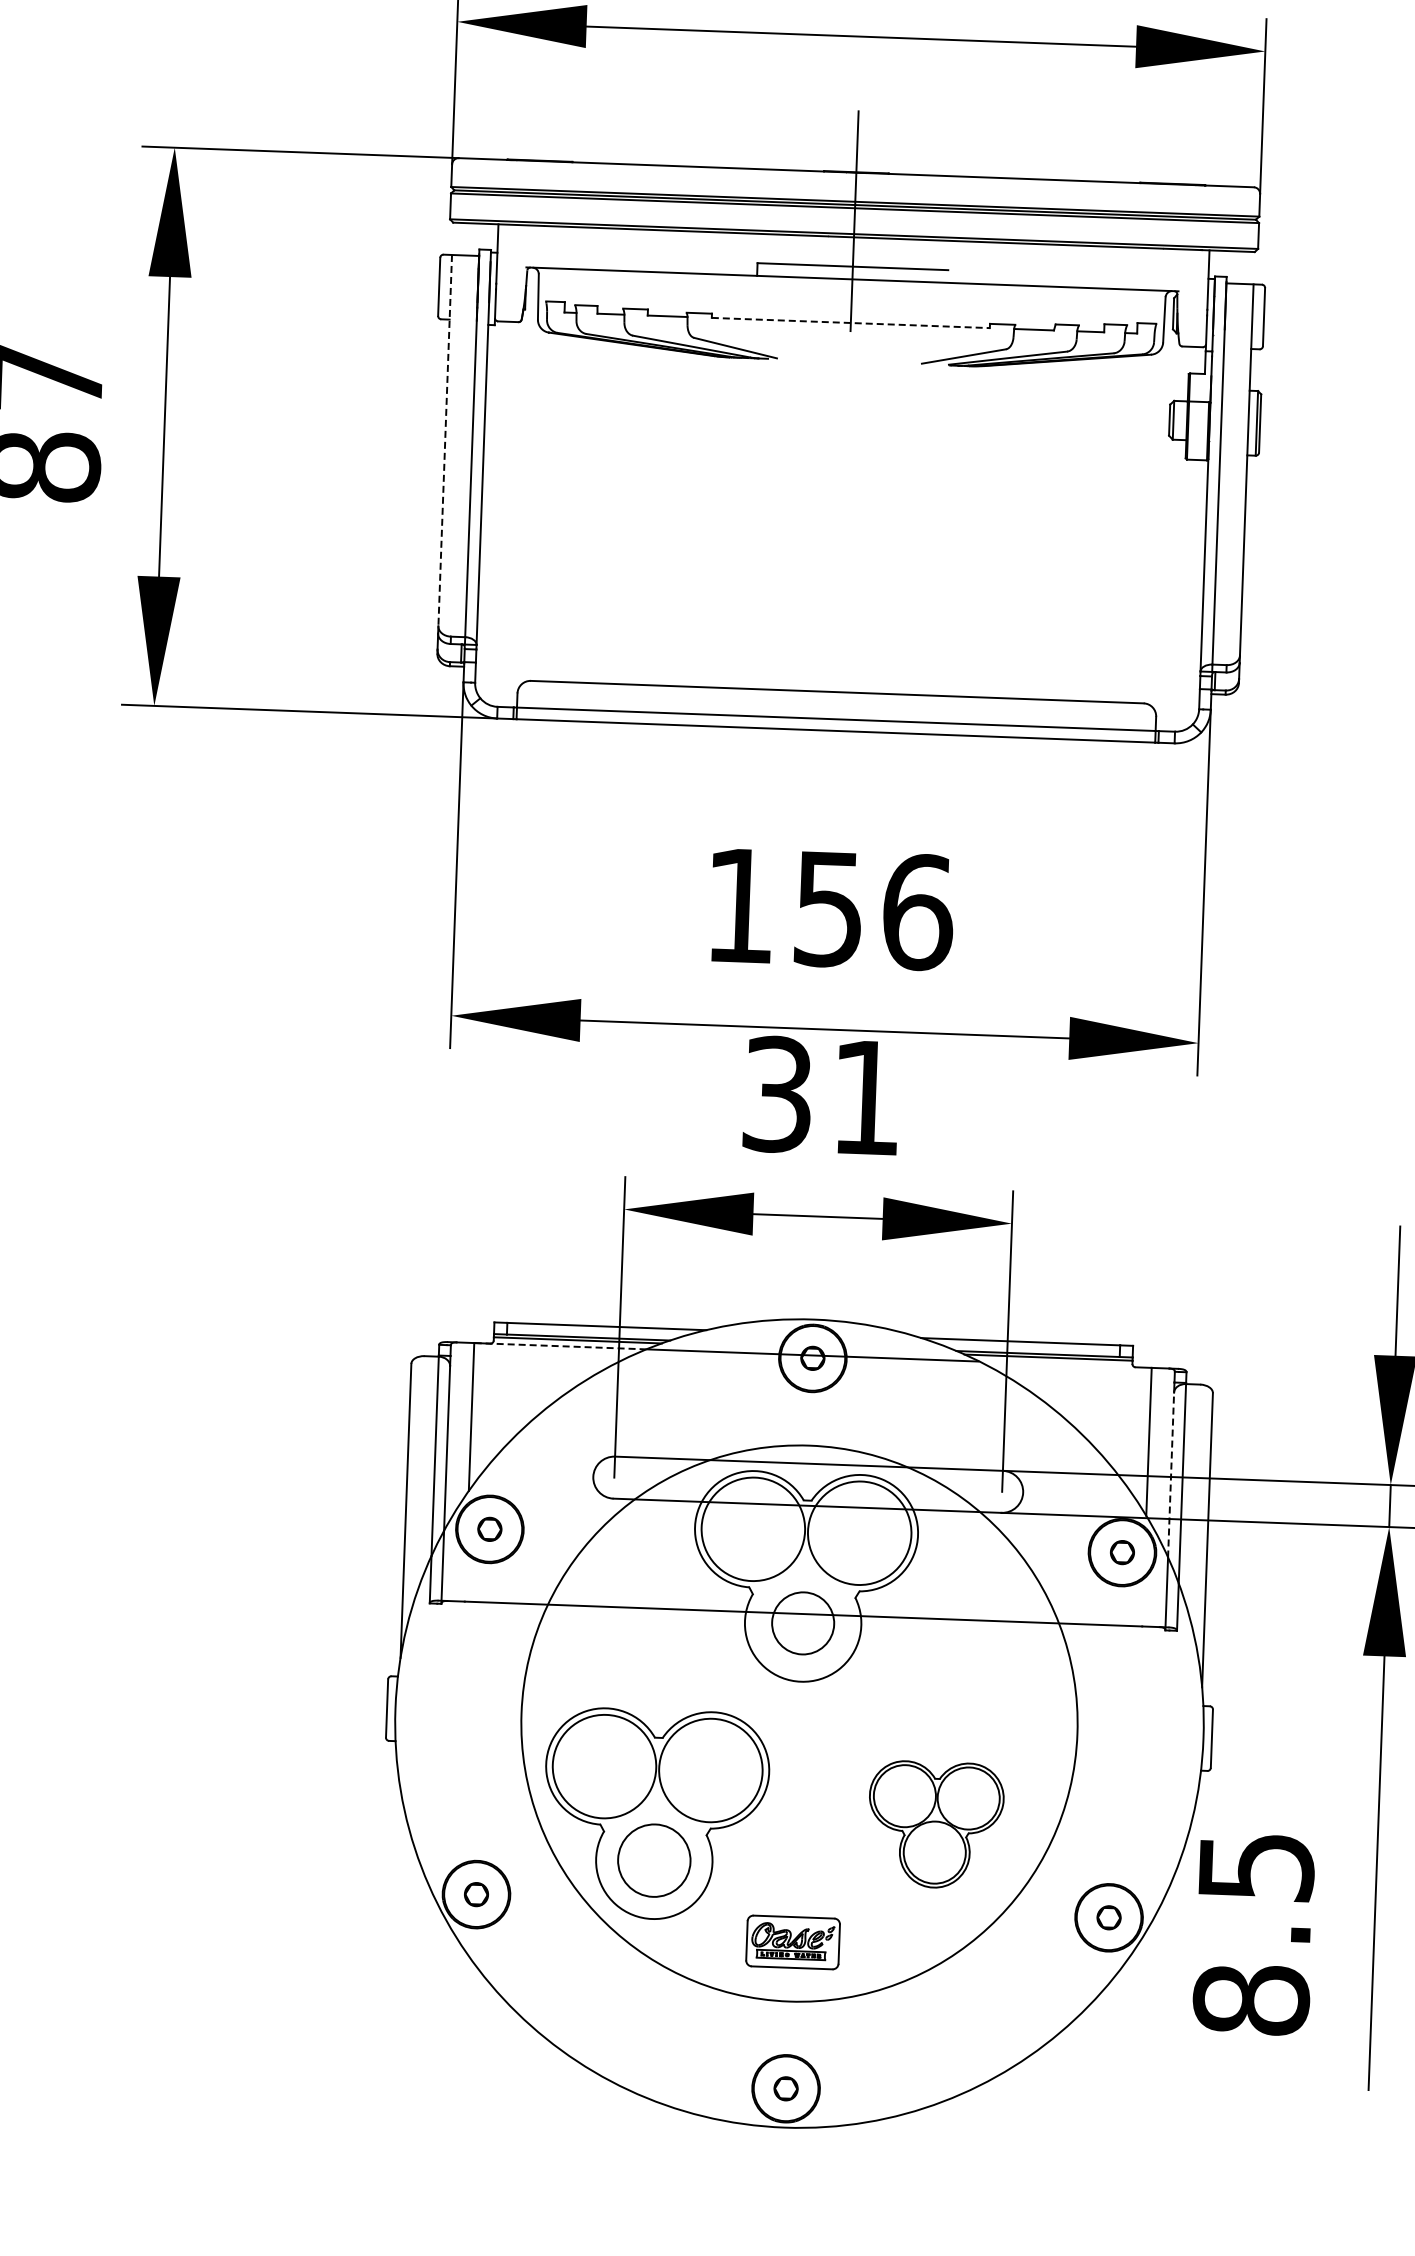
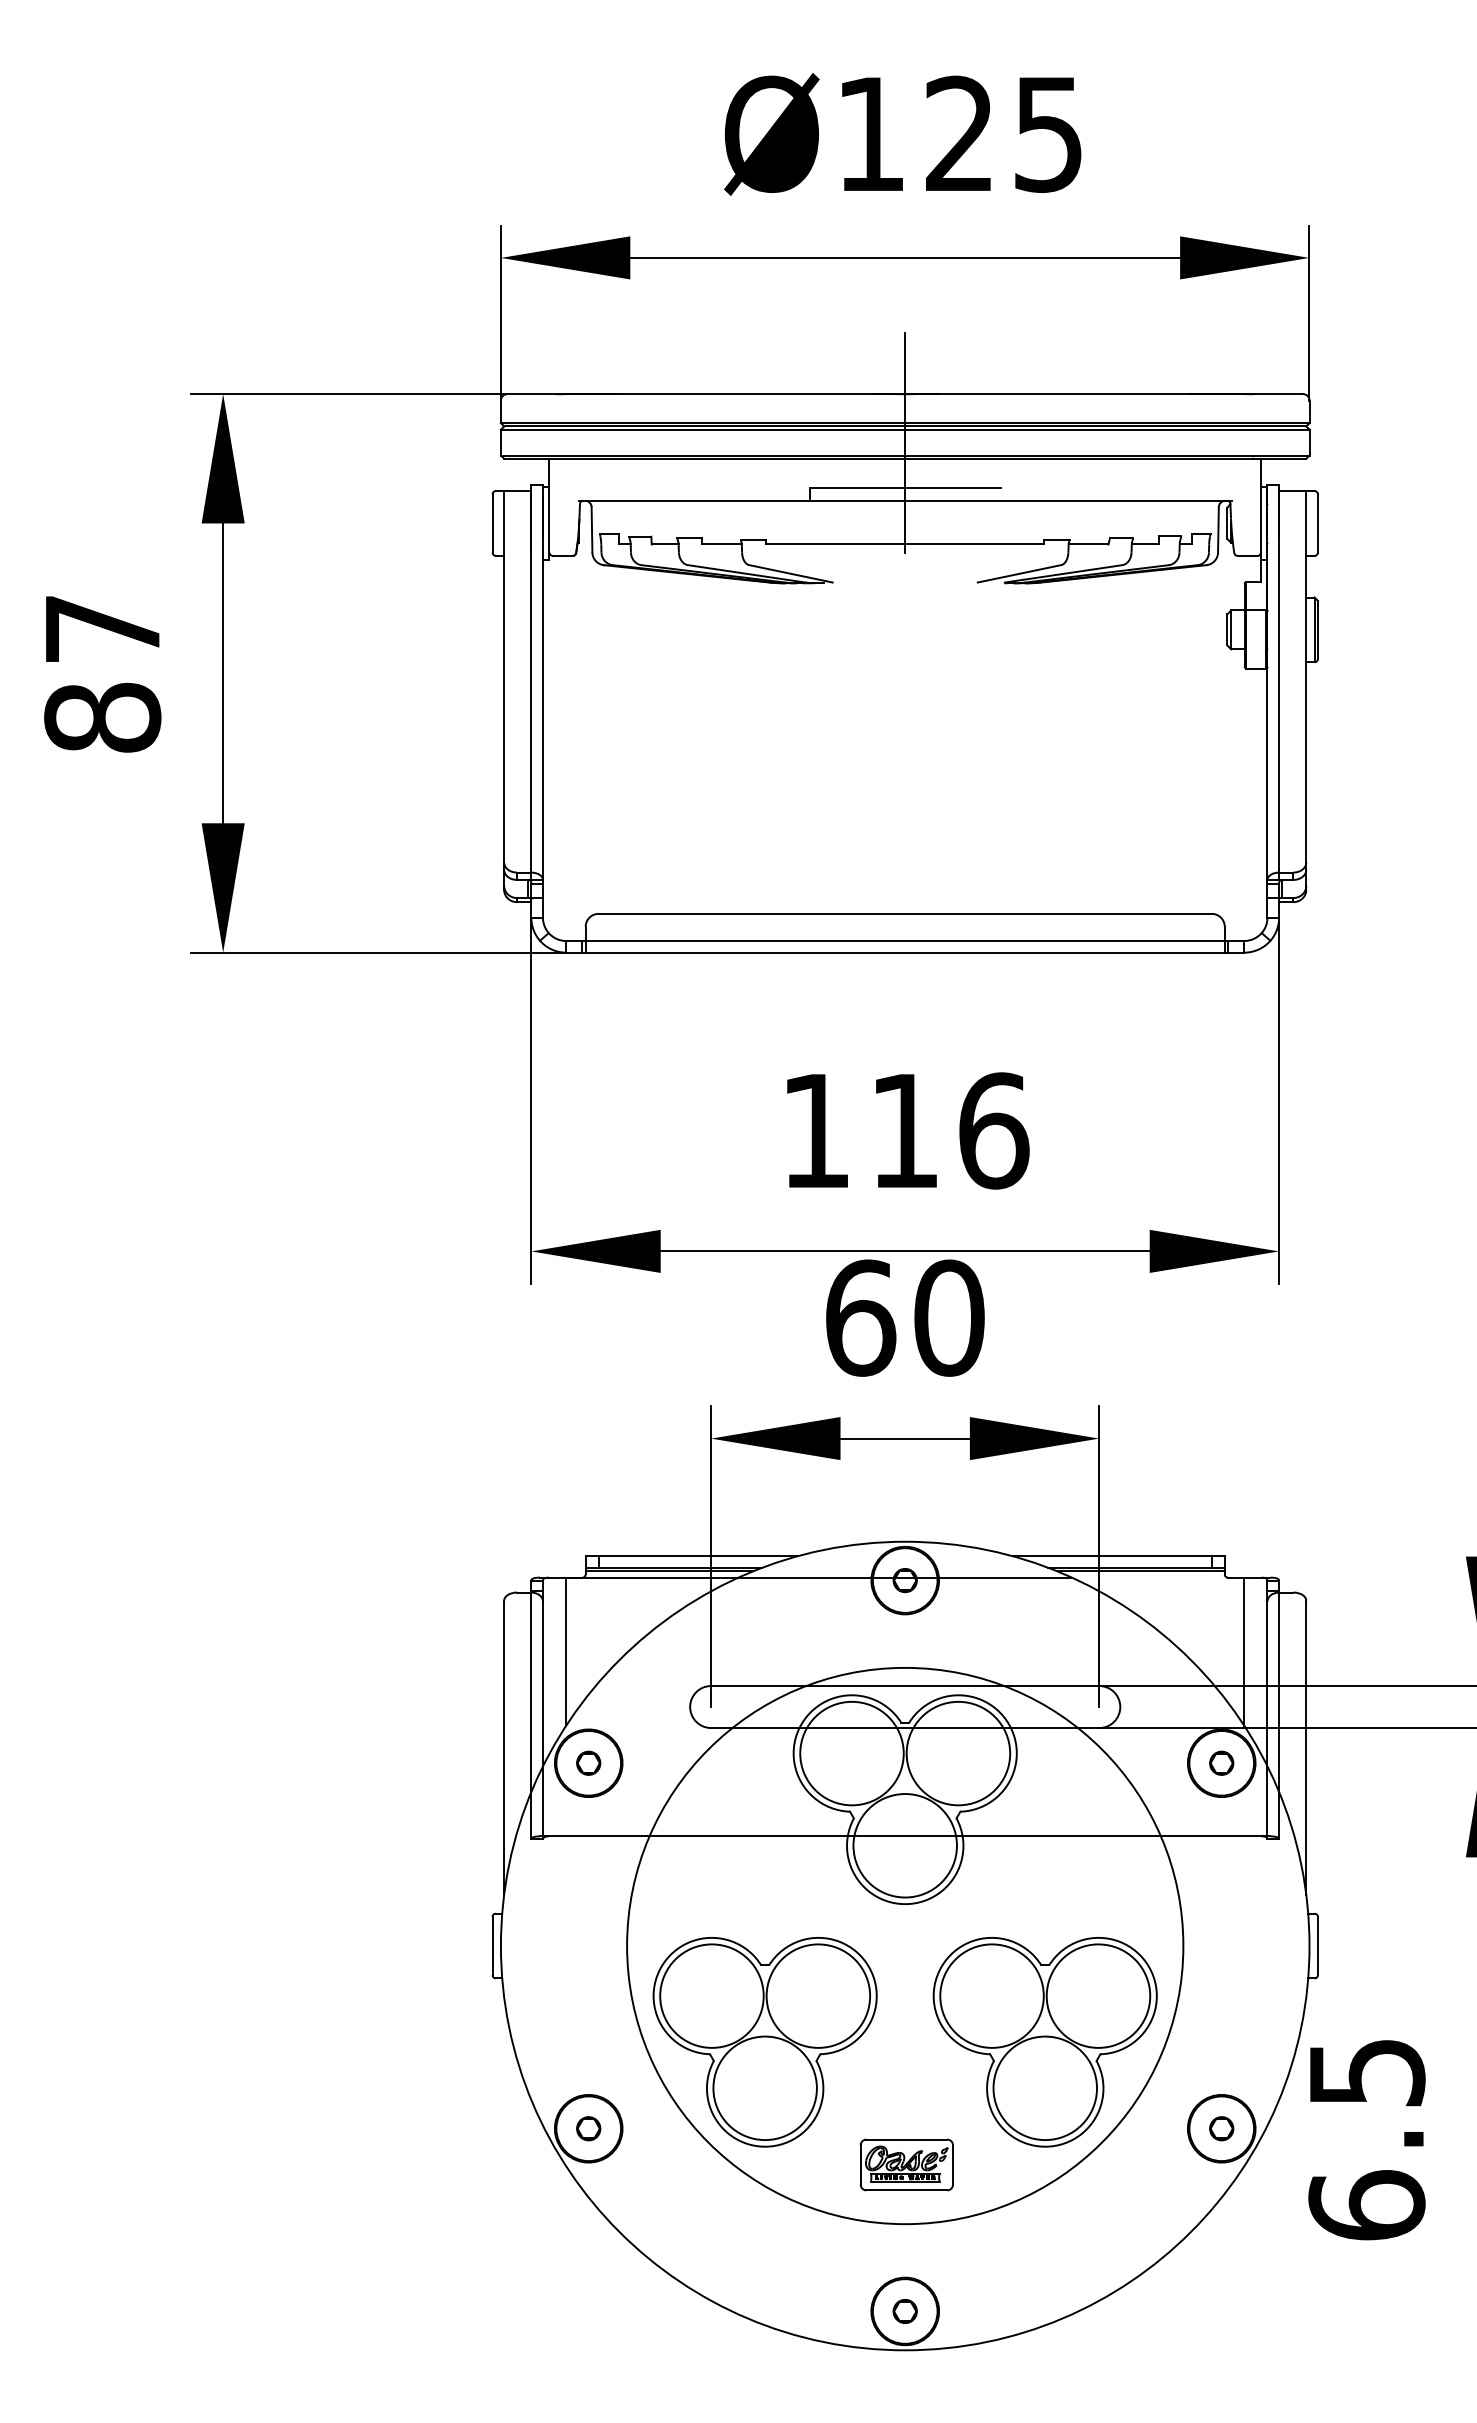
line: (851, 323) -> (905, 544), dashed -> solid
line: (445, 440) -> (504, 676), dashed -> solid
text: (828, 909) -> (904, 1131), 156 -> 116
text: (822, 1095) -> (905, 1317), 31 -> 60
line: (559, 1346) -> (651, 1577), dashed -> solid
line: (1171, 1474) -> (1267, 1683), dashed -> solid
circle: (802, 1623) -> (904, 1845), size x1.67
part: (935, 1825) -> (1044, 2042), size x1.67
circle: (653, 1860) -> (764, 2088), size x1.43
text: (1250, 1999) -> (1366, 2205), 8.5 -> 6.5

